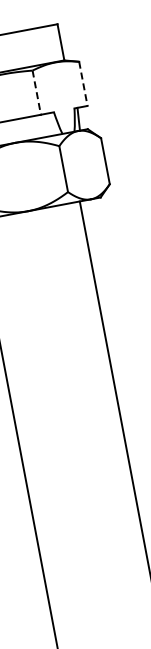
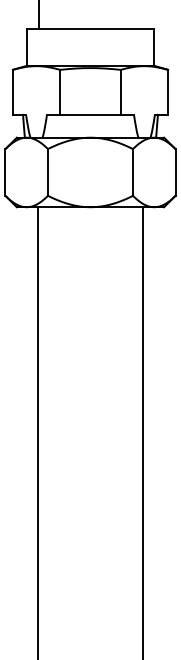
line: (83, 83) -> (168, 92), dashed -> solid
line: (36, 92) -> (120, 92), dashed -> solid

